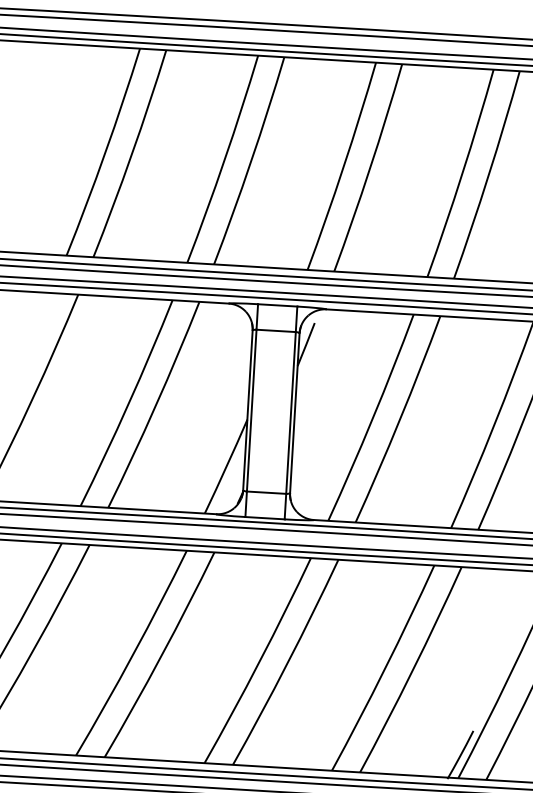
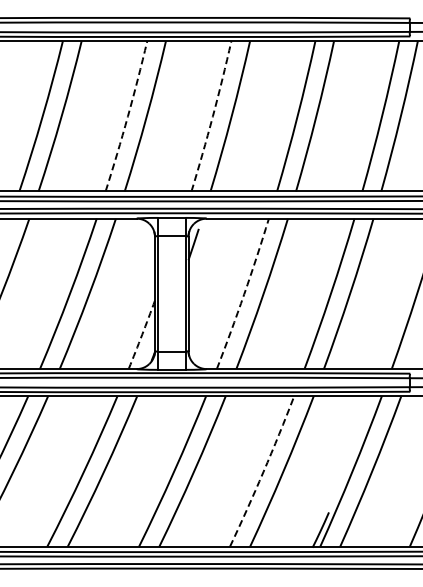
arc: (224, 159) -> (127, 116), solid -> dashed
arc: (343, 166) -> (212, 116), solid -> dashed
arc: (373, 418) -> (244, 294), solid -> dashed
arc: (227, 466) -> (142, 334), solid -> dashed
arc: (385, 669) -> (263, 472), solid -> dashed

